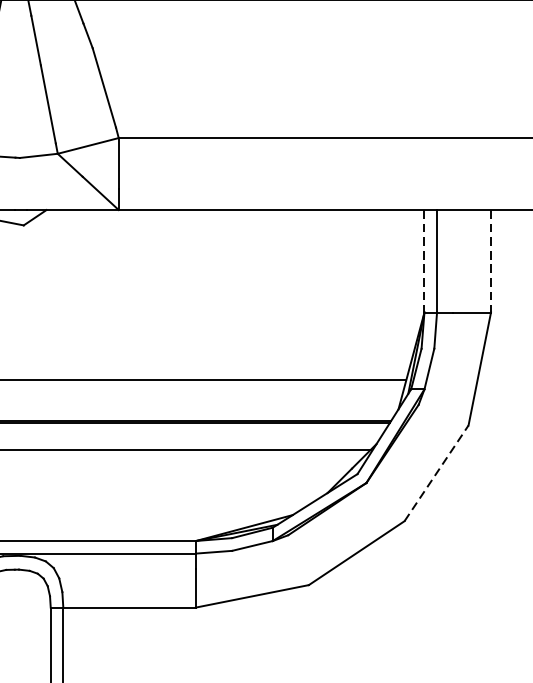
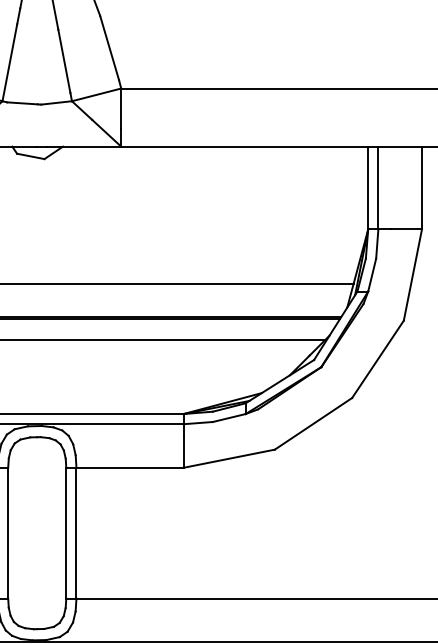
line: (424, 261) -> (368, 188), dashed -> solid
line: (490, 261) -> (421, 188), dashed -> solid
line: (437, 472) -> (378, 358), dashed -> solid

